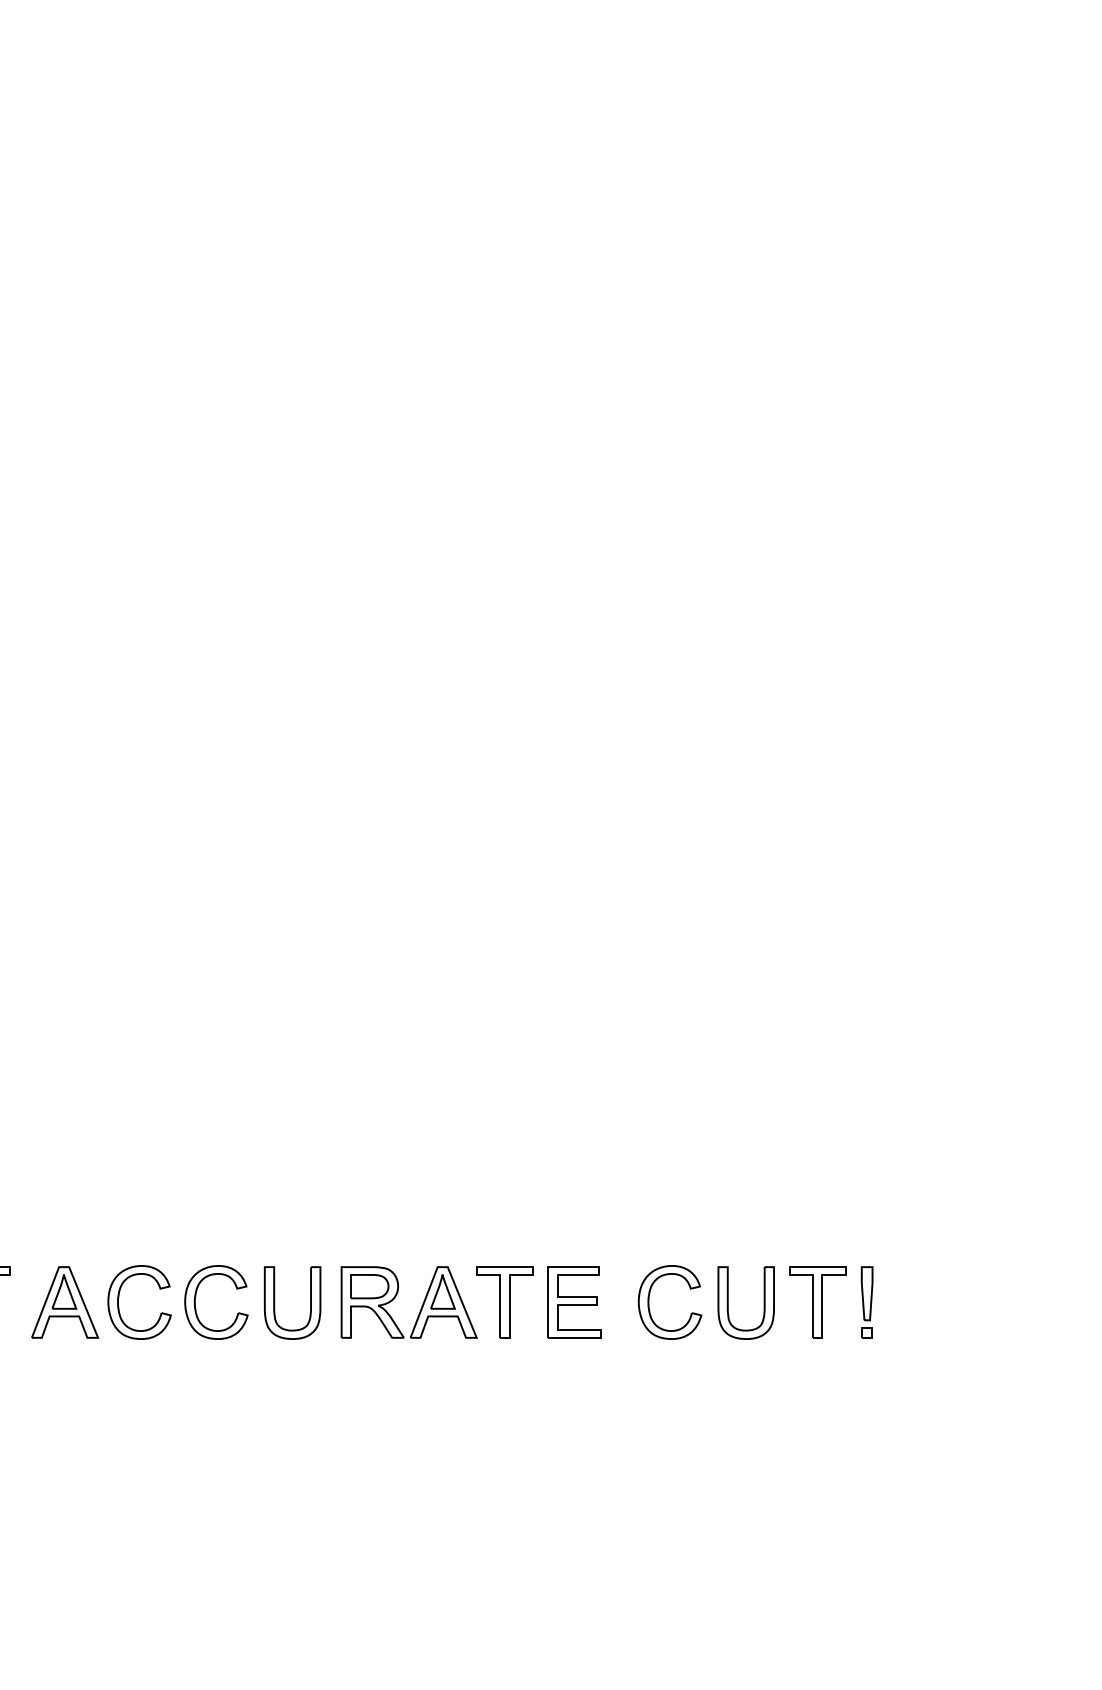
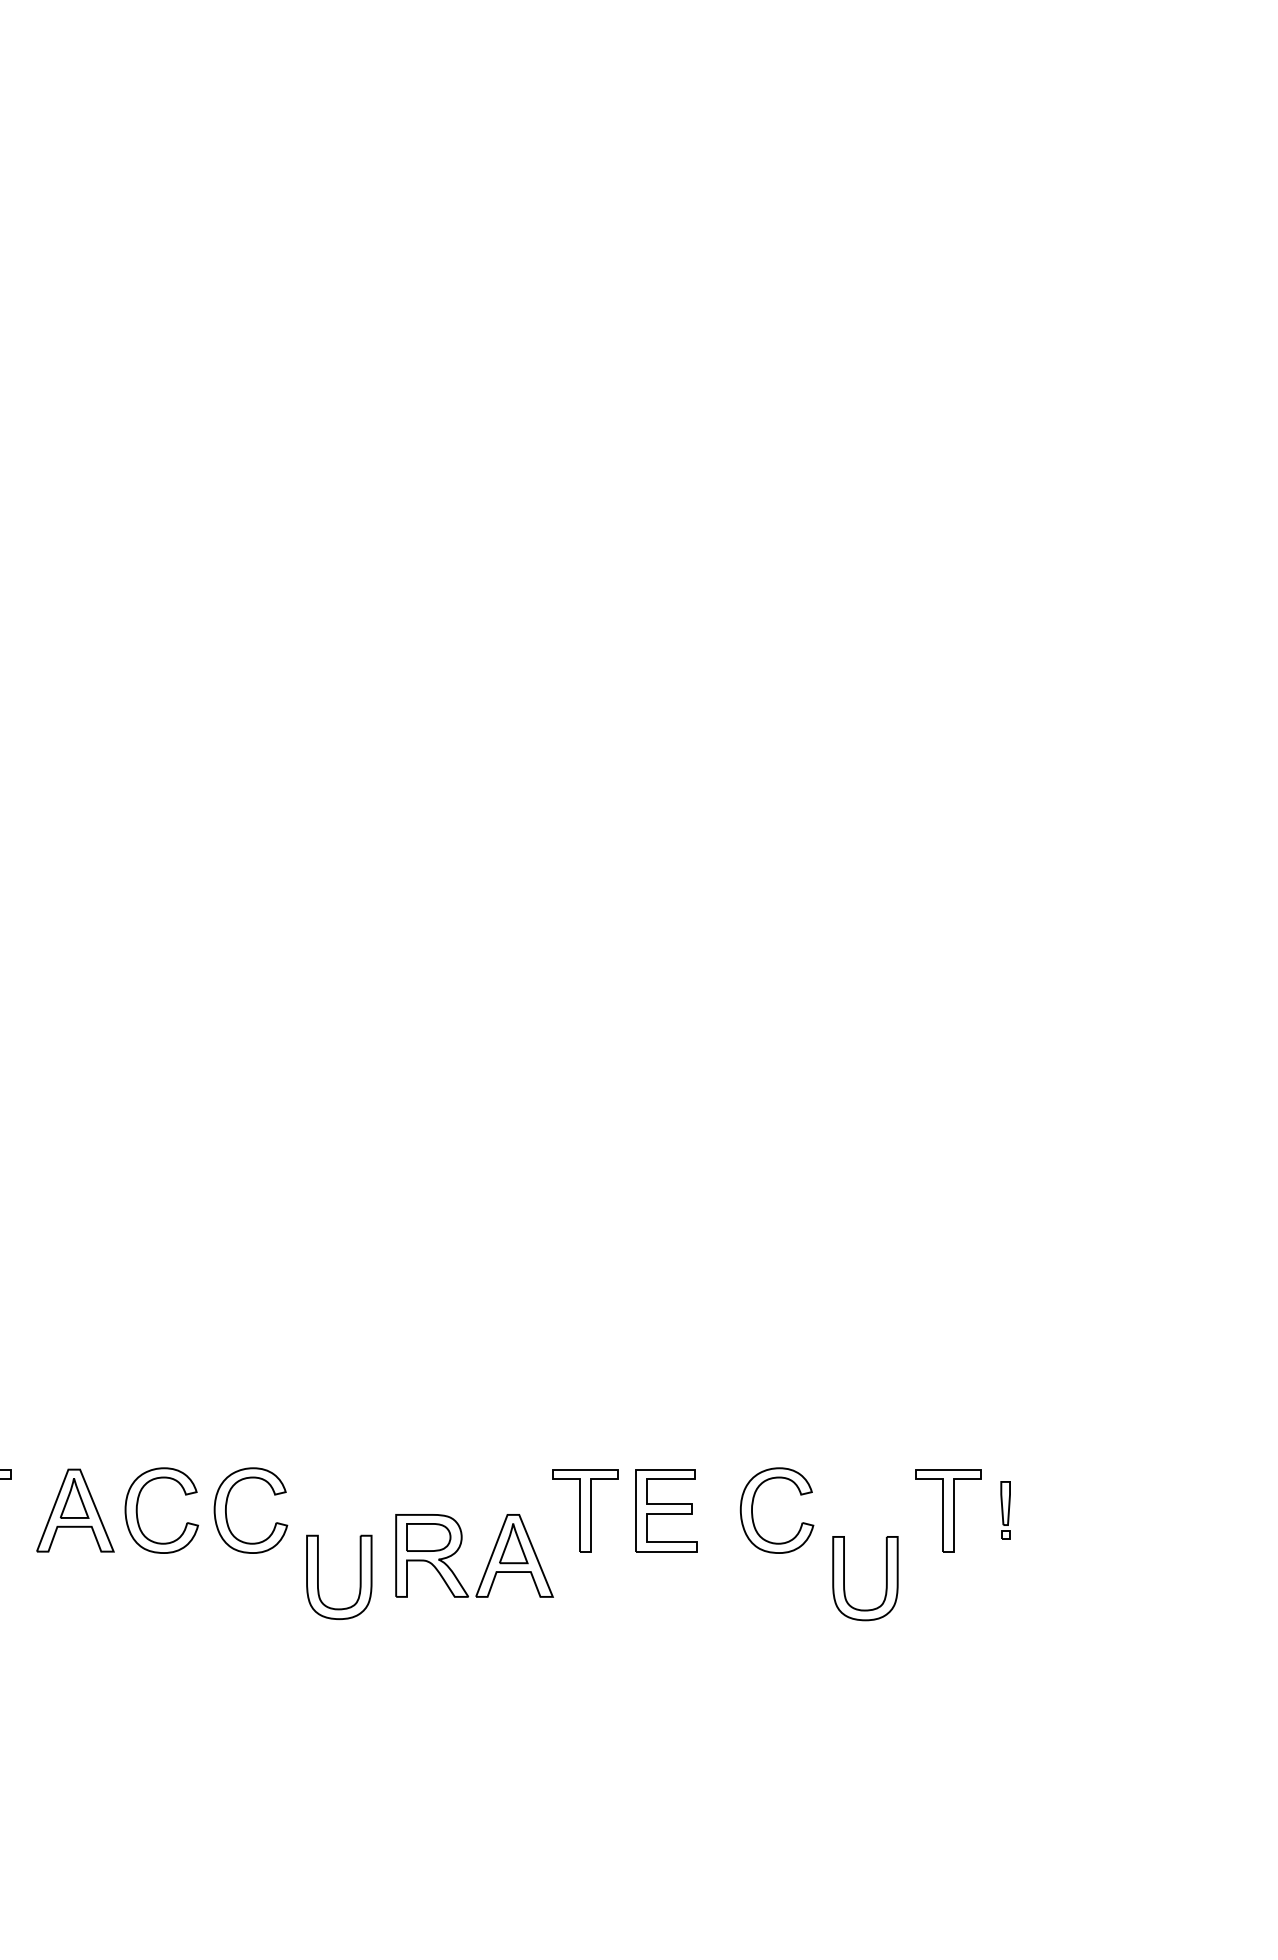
part: (396, 1296) -> (459, 1548), moved
part: (275, 1302) -> (319, 1576), moved
part: (728, 1302) -> (844, 1577), moved
part: (866, 1302) -> (1004, 1510), size x0.7

